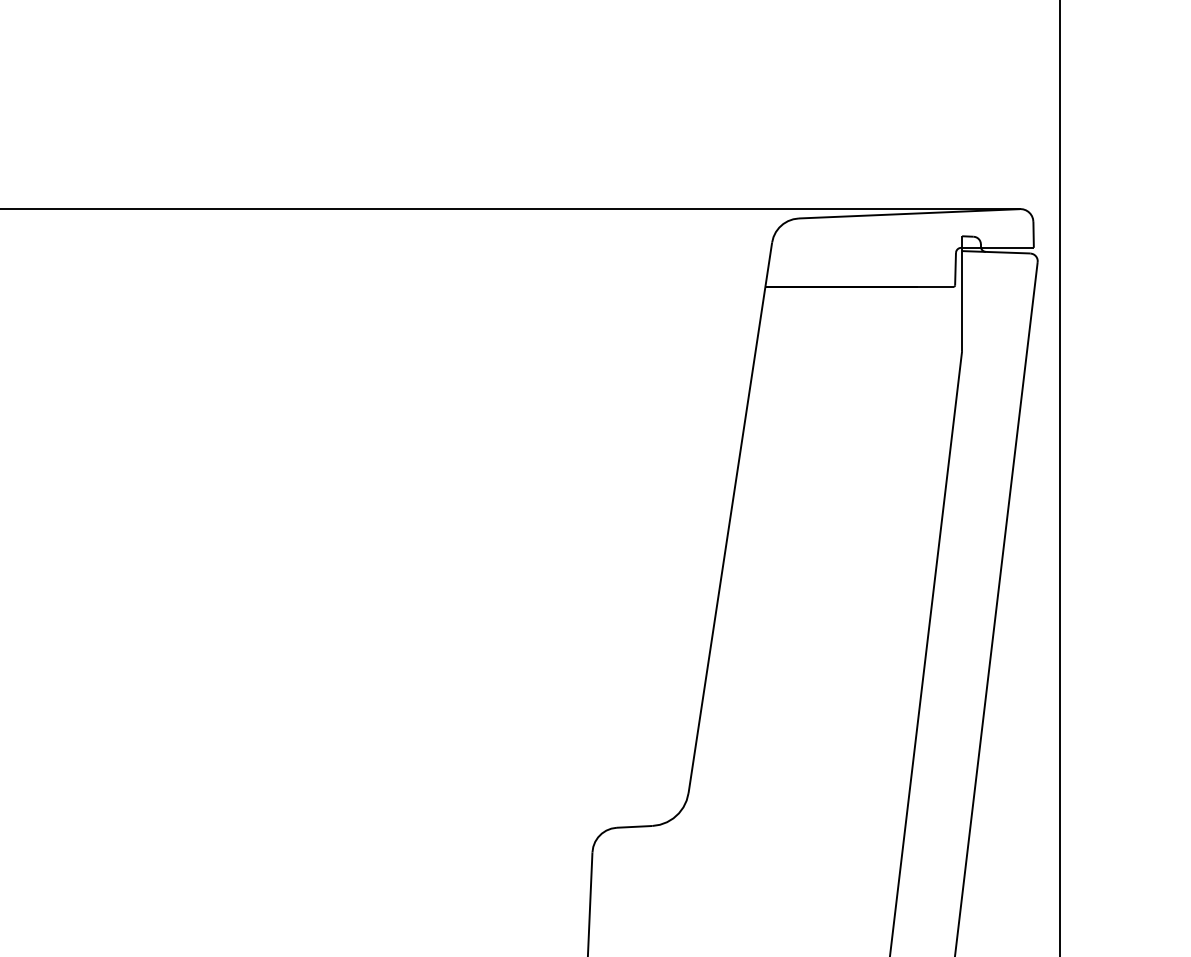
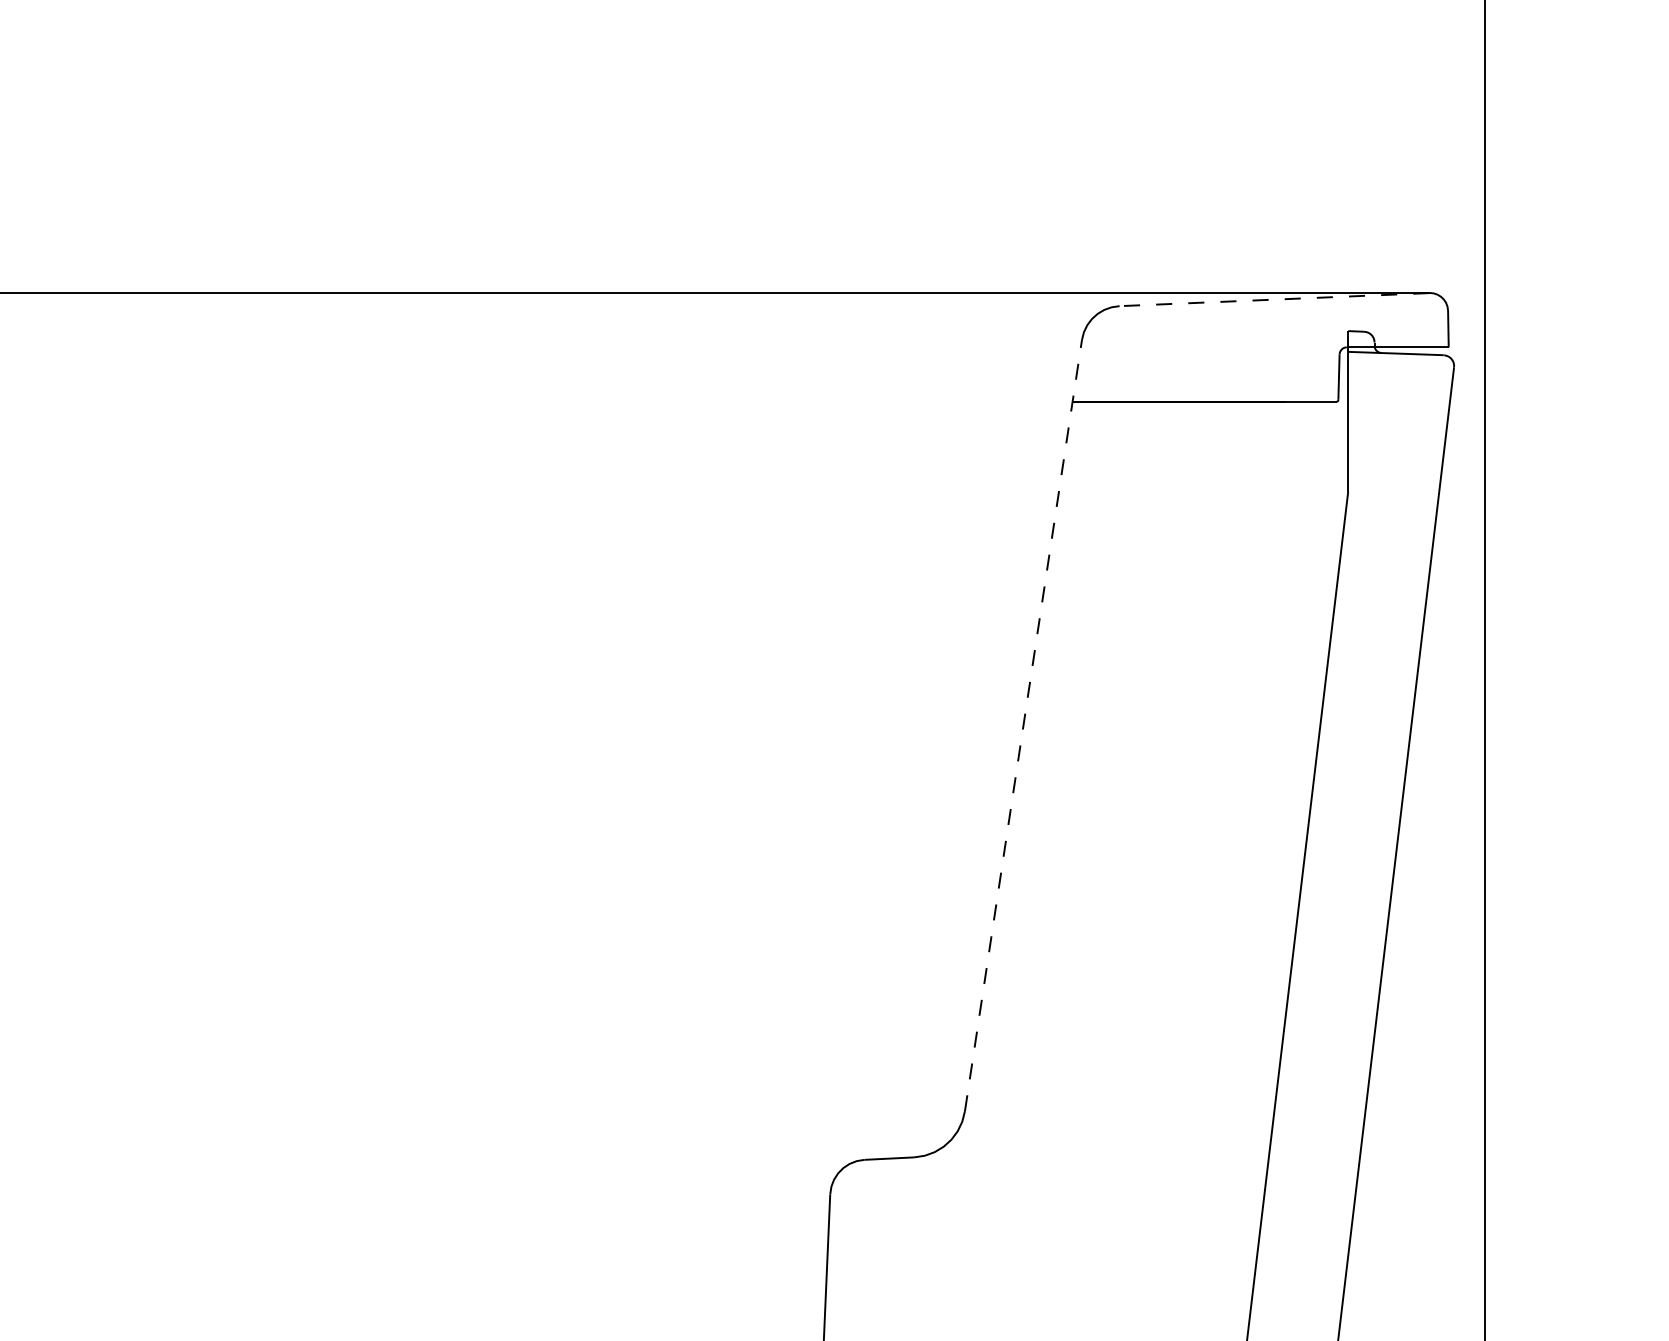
line: (909, 213) -> (1274, 299), solid -> dashed
line: (730, 517) -> (1023, 725), solid -> dashed

